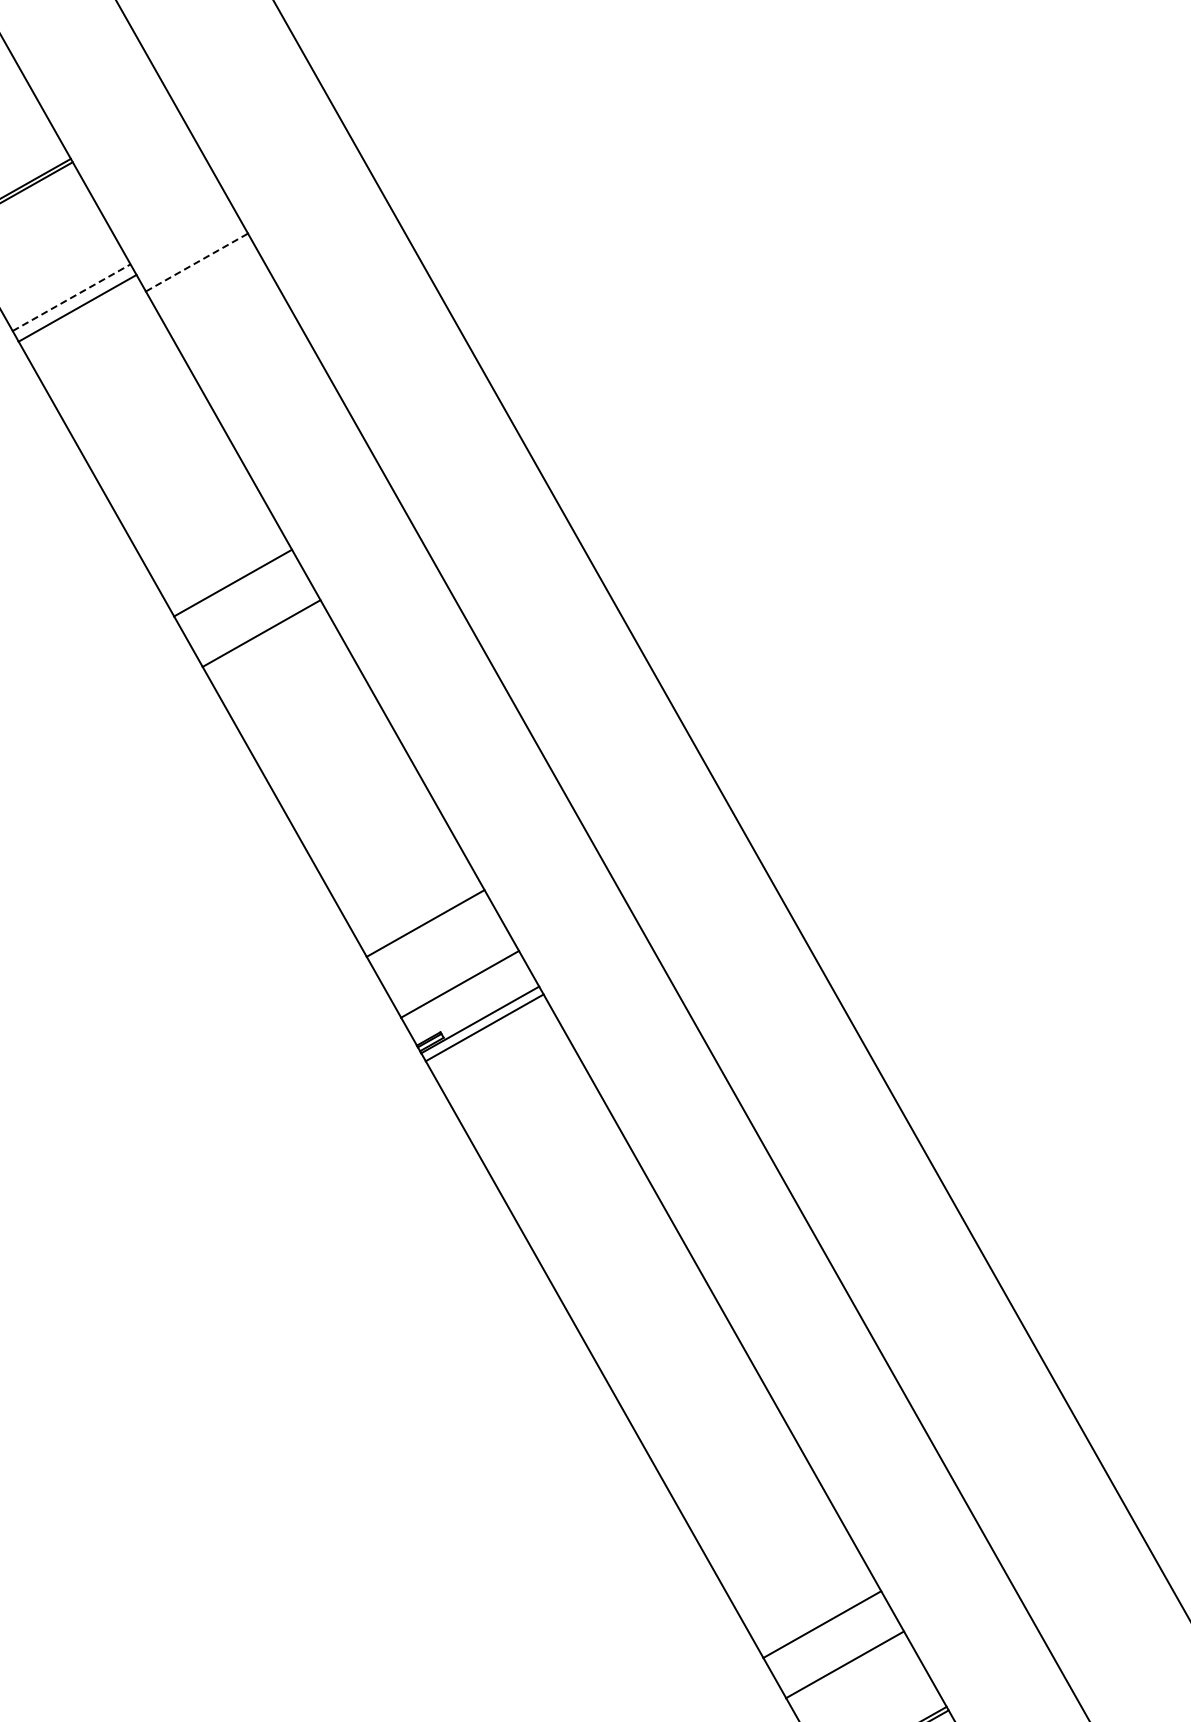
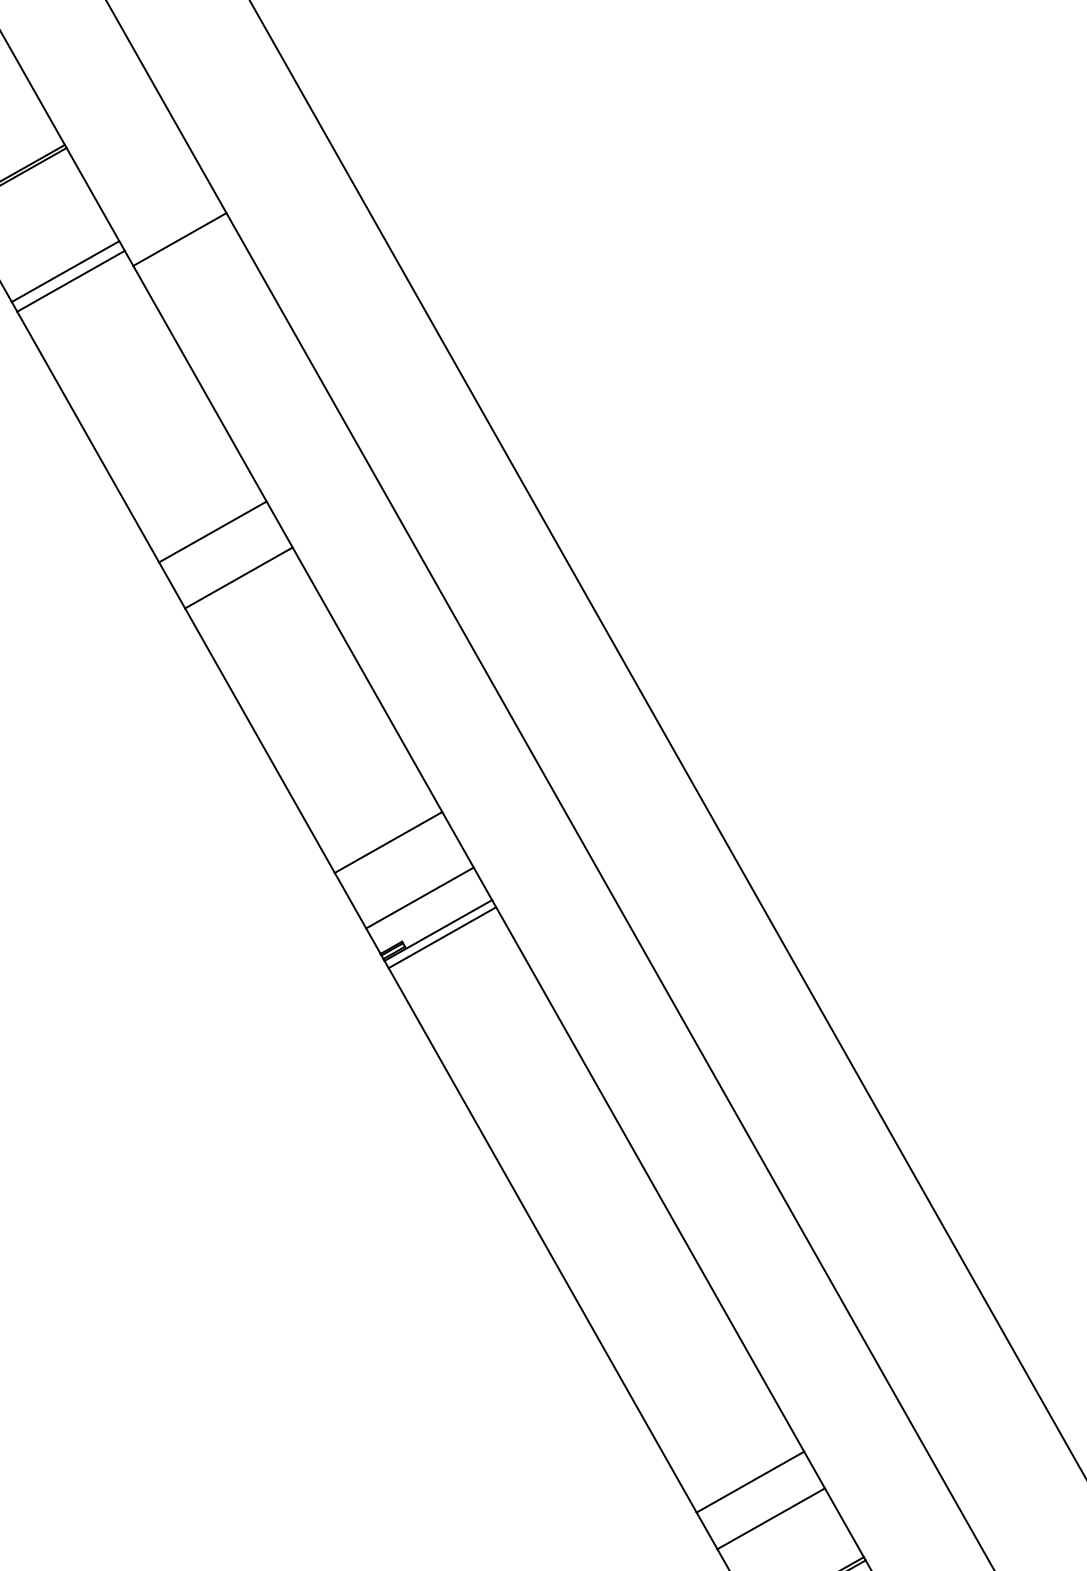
line: (196, 262) -> (179, 239), dashed -> solid
line: (71, 297) -> (65, 271), dashed -> solid

